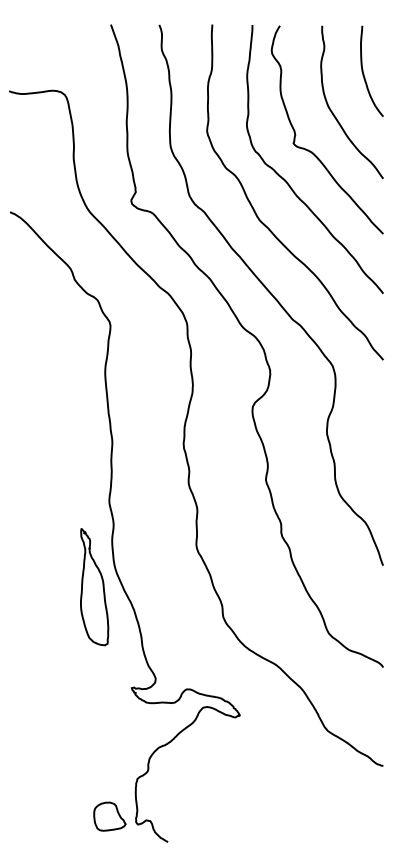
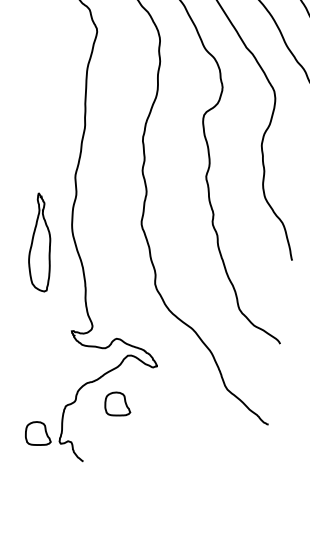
part: (94, 587) -> (42, 242), moved
part: (199, 767) -> (117, 404), added

